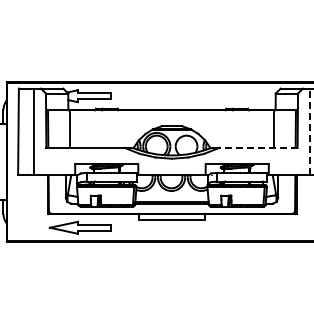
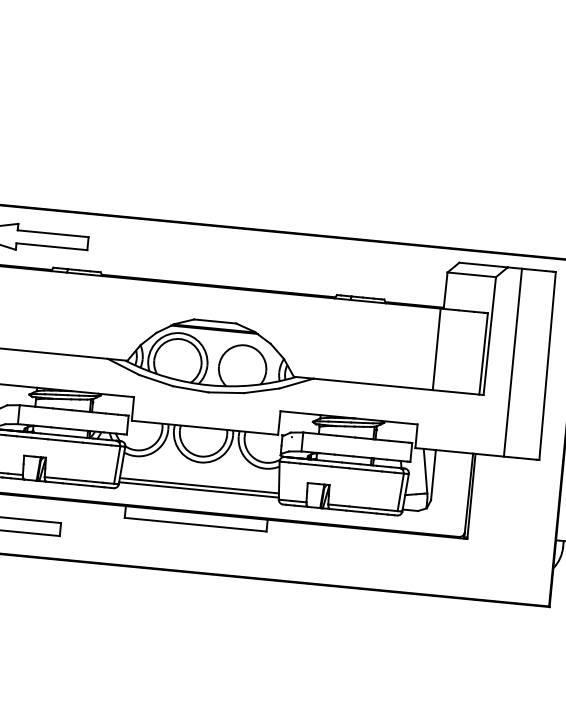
line: (309, 131) -> (512, 361), dashed -> solid
line: (257, 147) -> (396, 385), dashed -> solid

